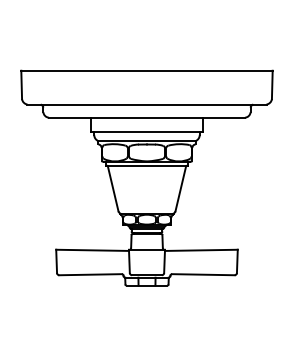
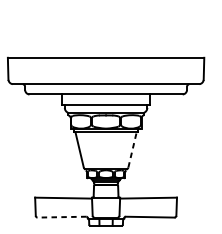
line: (180, 188) -> (132, 149), solid -> dashed
line: (90, 274) -> (61, 216), solid -> dashed

